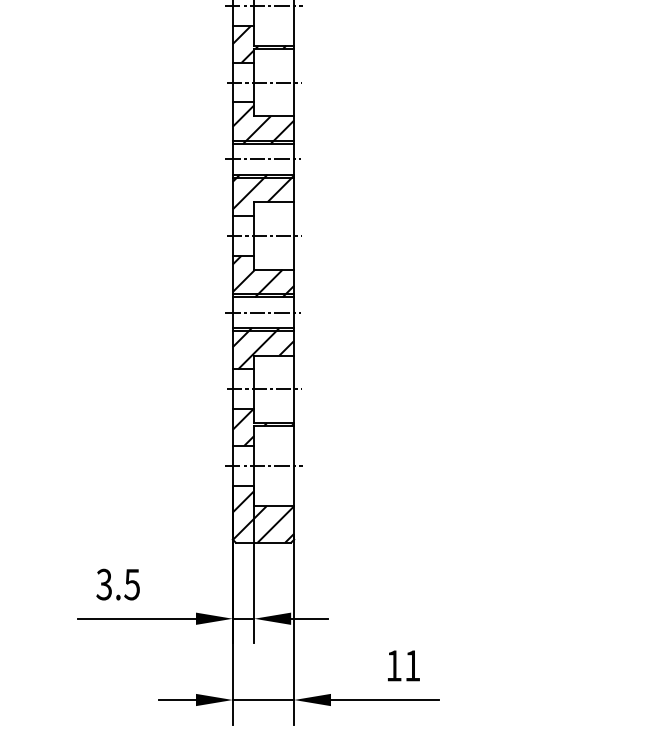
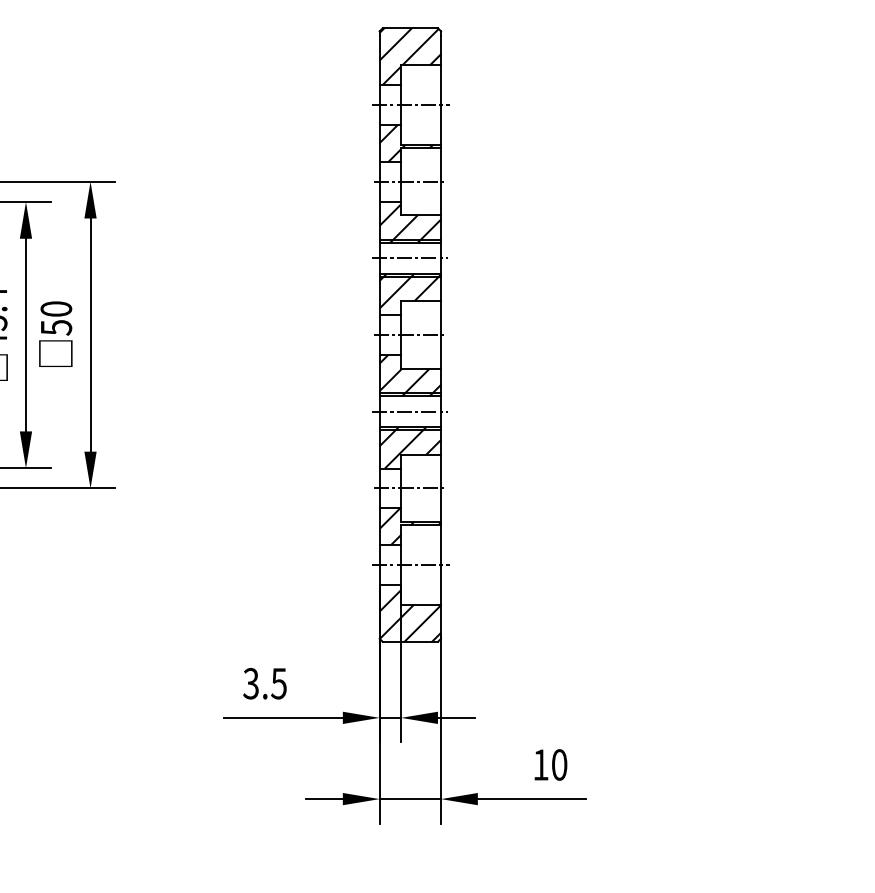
text: (412, 665) -> (559, 764), 11 -> 10

